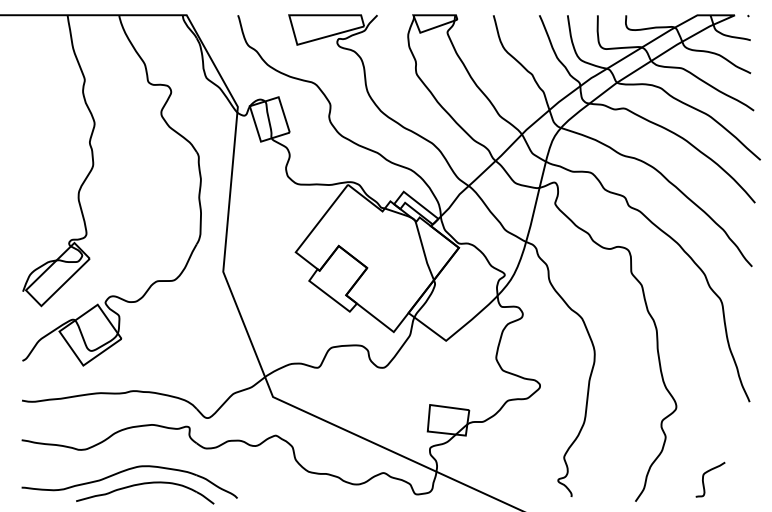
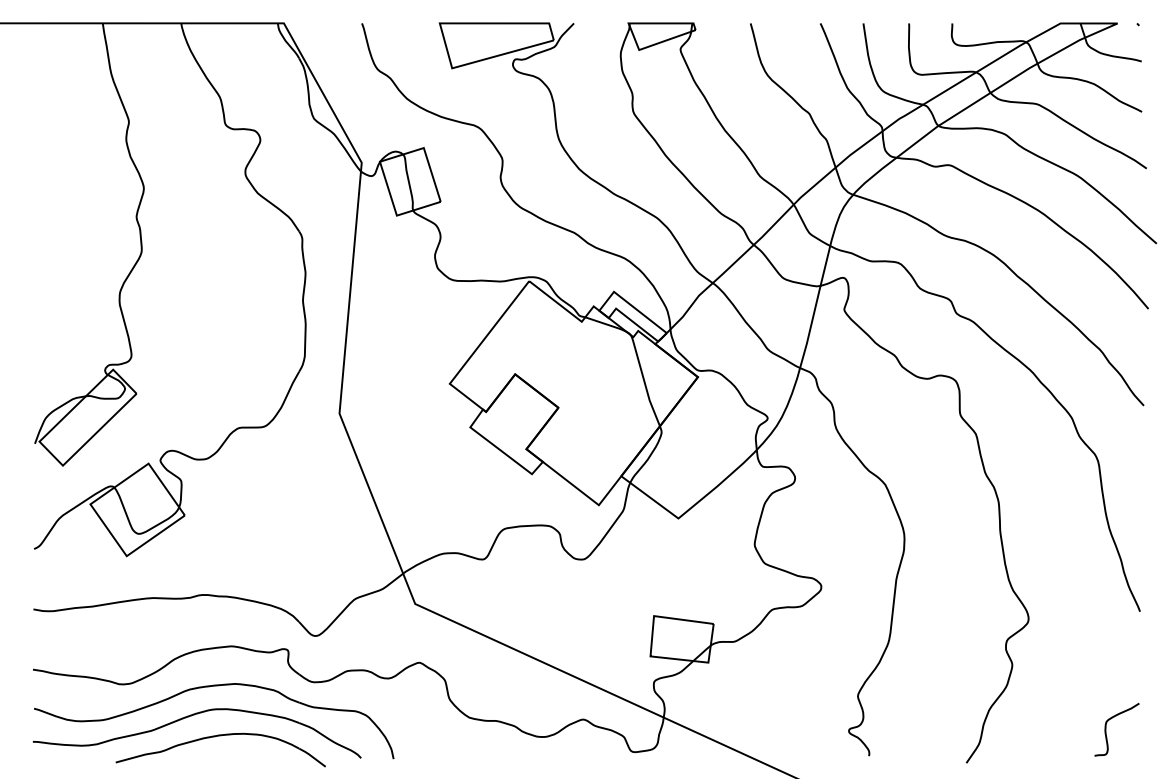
part: (136, 452) -> (207, 688), added
curve: (703, 479) -> (1106, 729), moved

